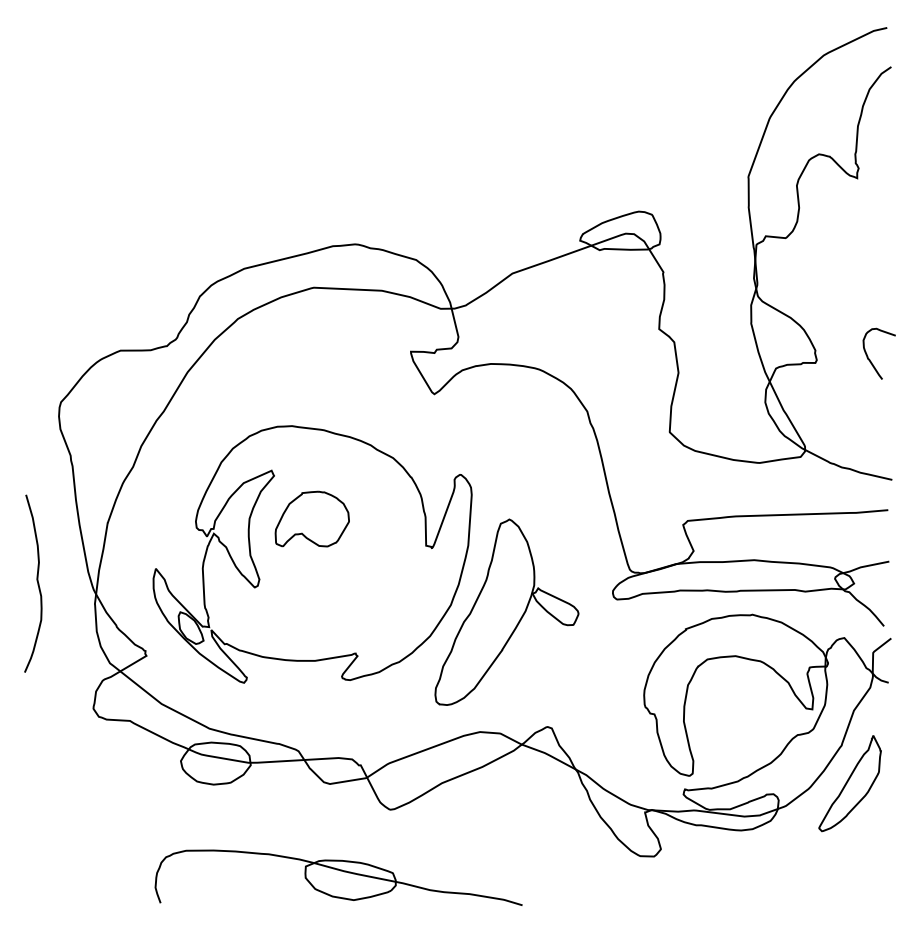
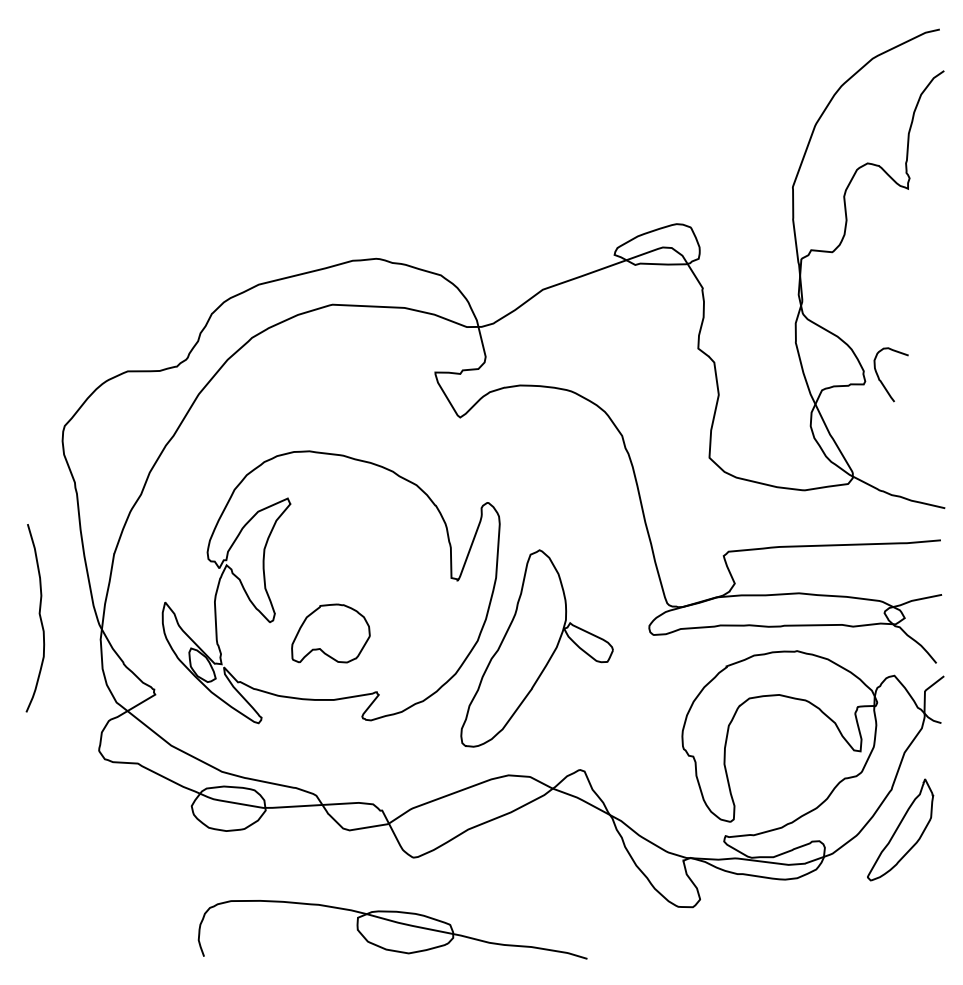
curve: (870, 359) -> (881, 380), moved
part: (311, 518) -> (330, 632), moved
part: (338, 877) -> (392, 929), moved

